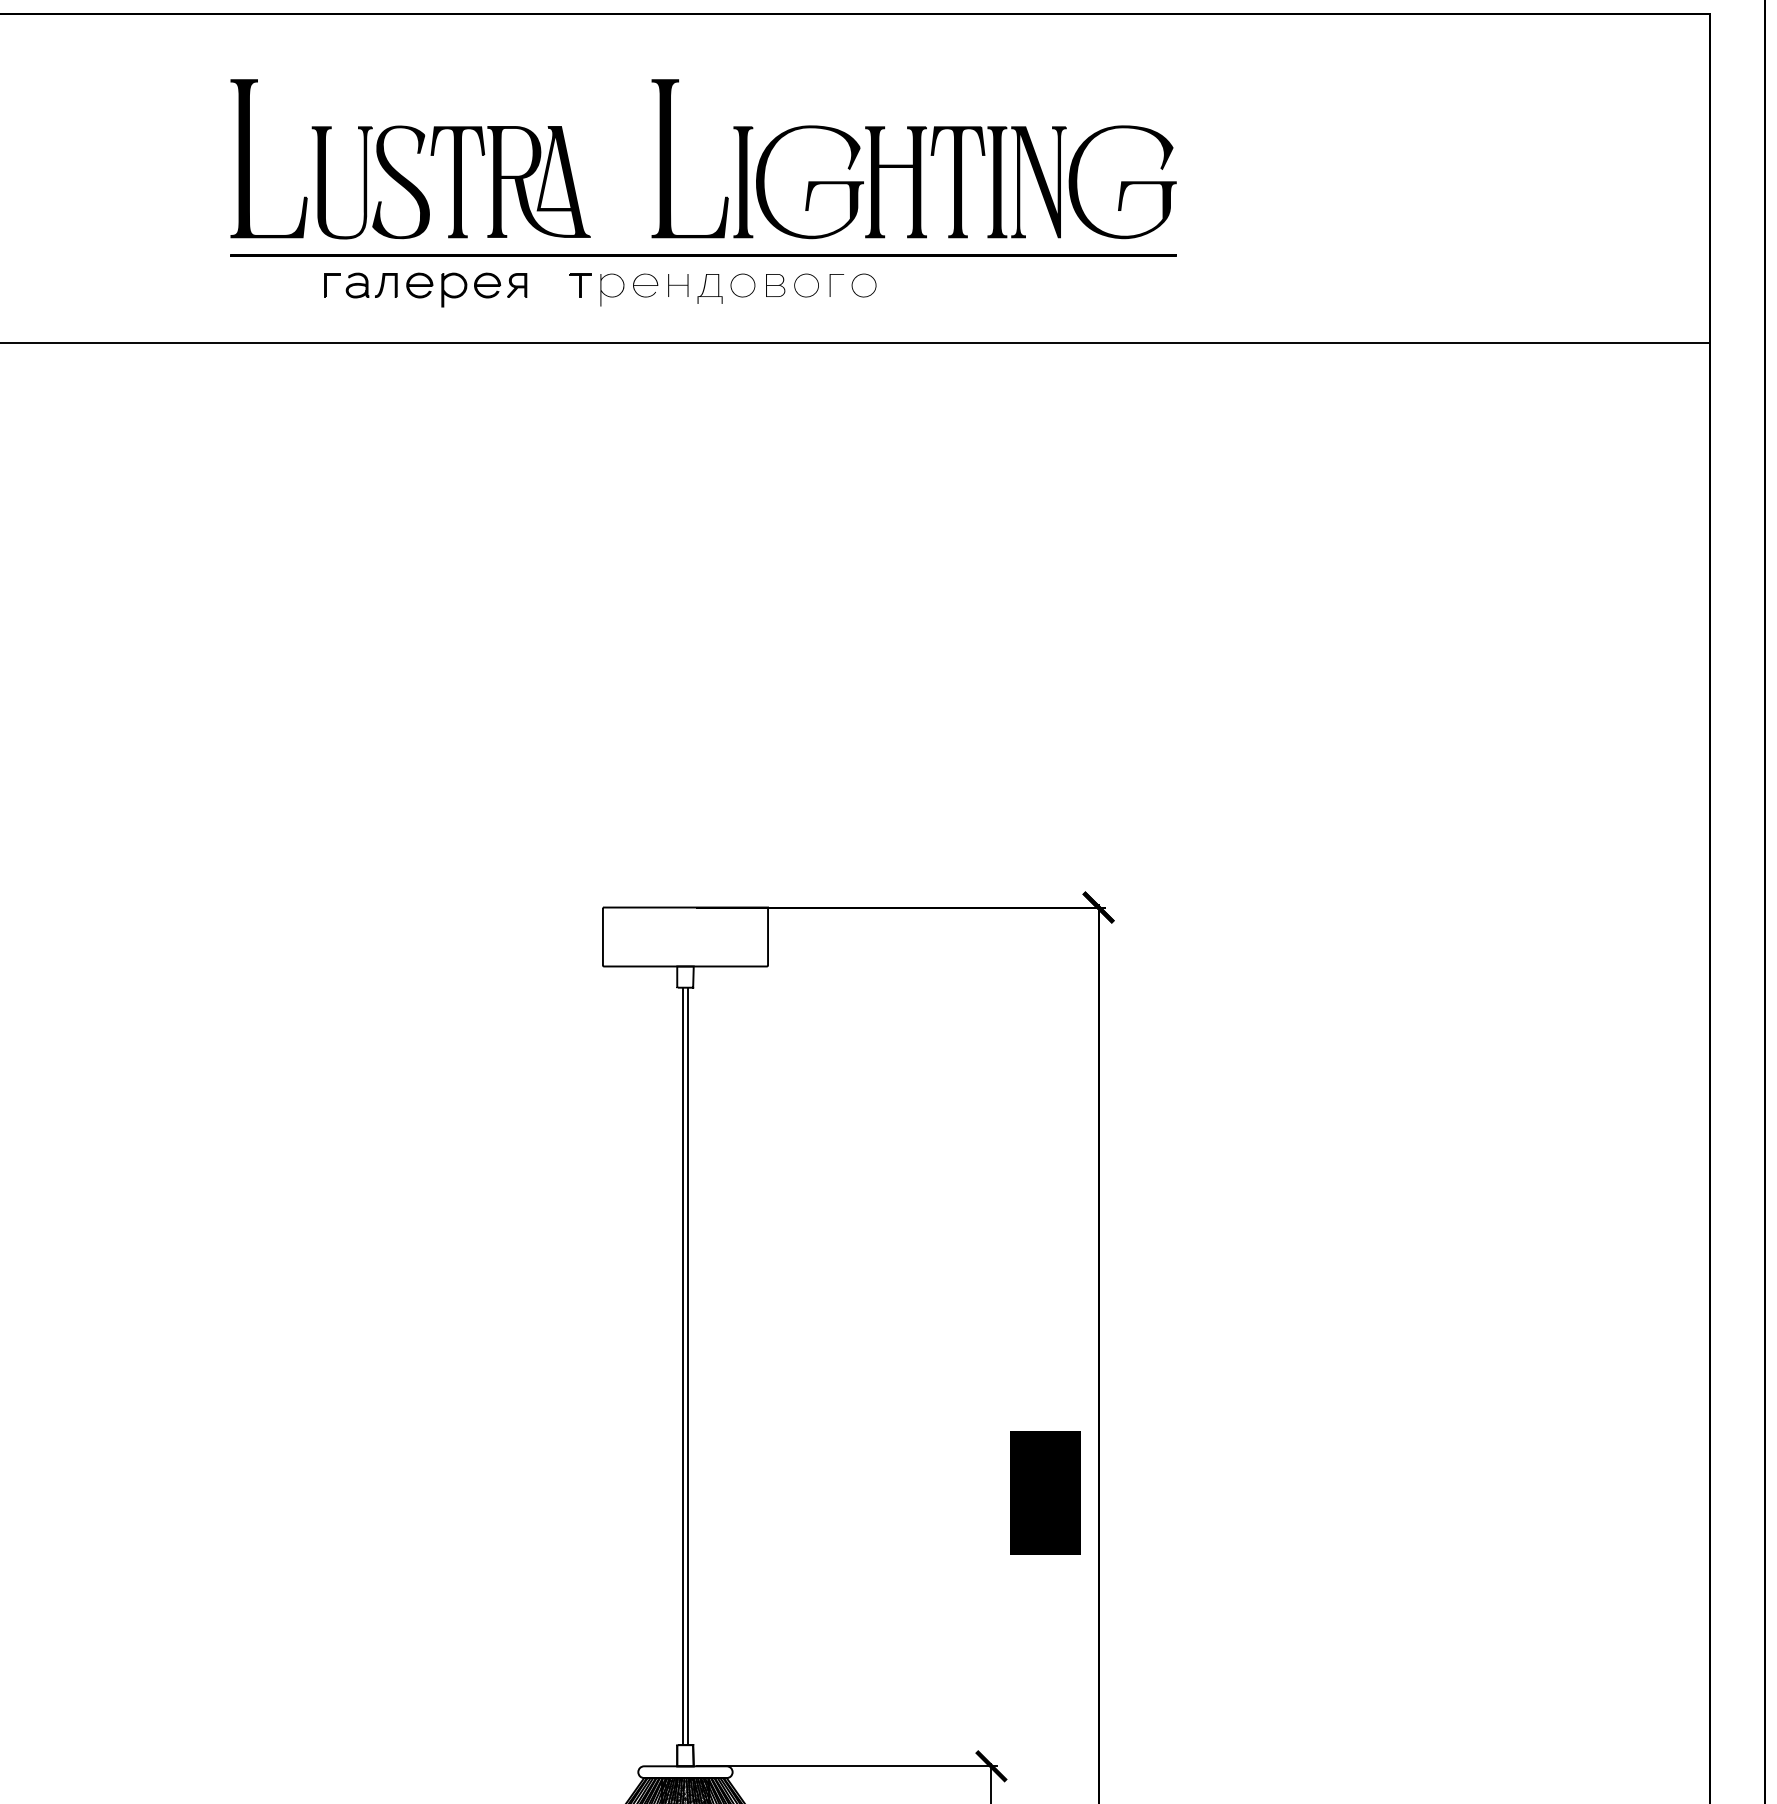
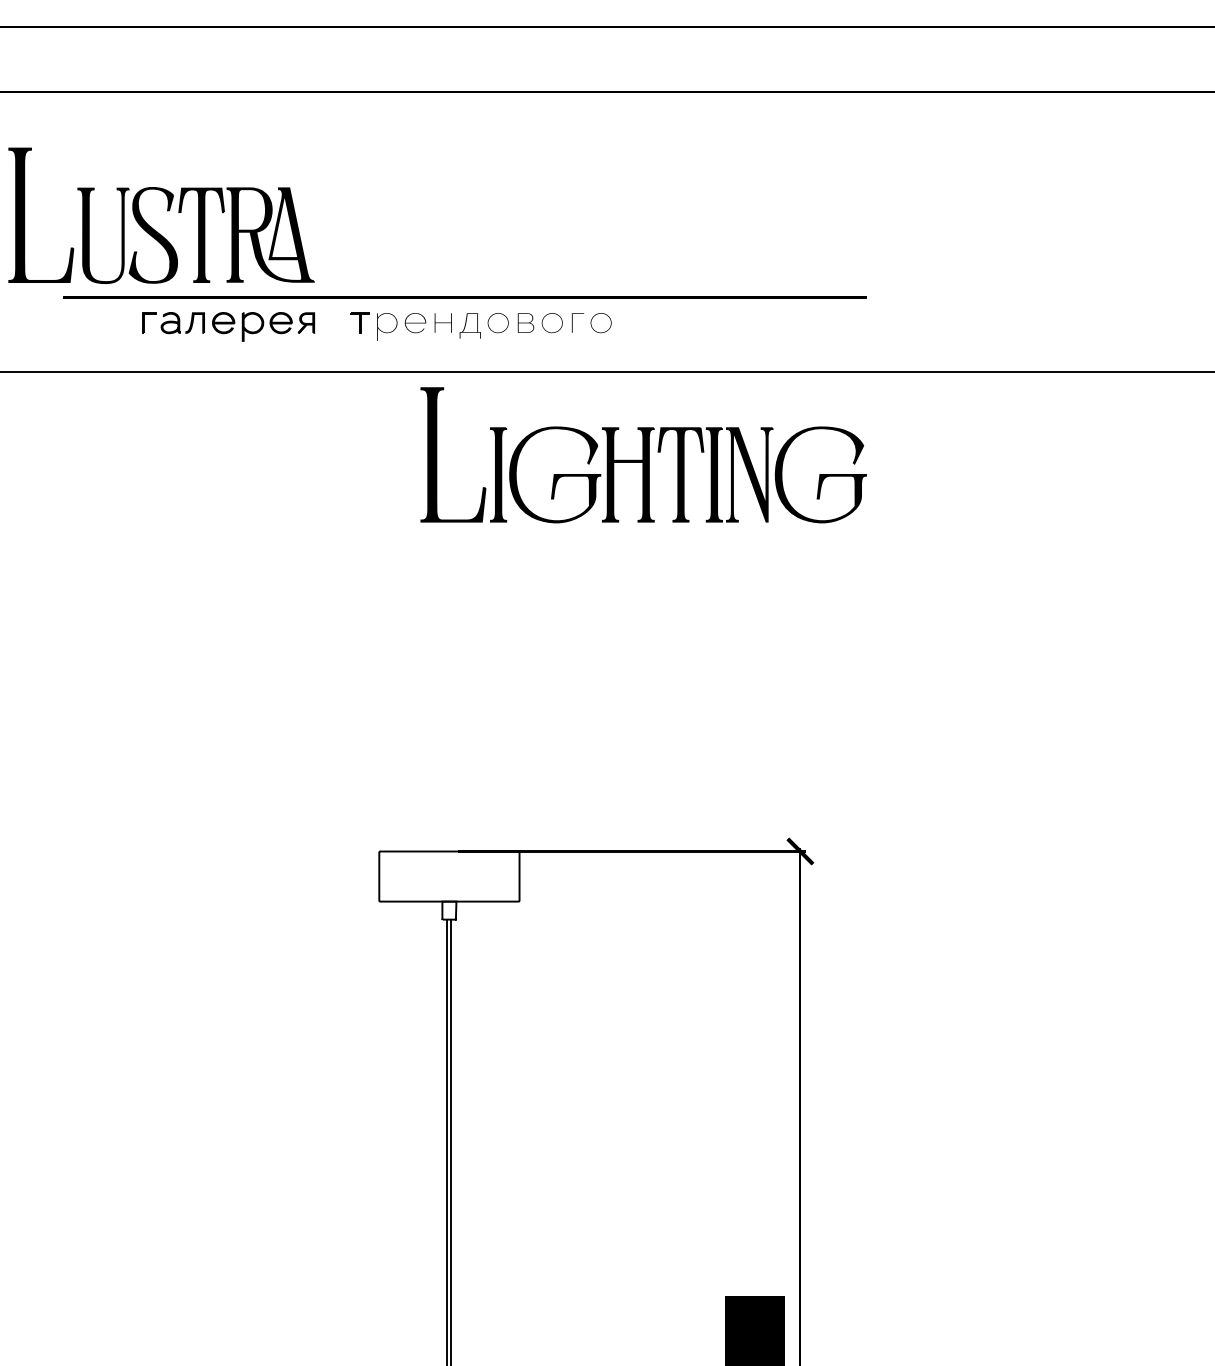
part: (417, 153) -> (167, 210), moved
part: (913, 159) -> (643, 455), moved

